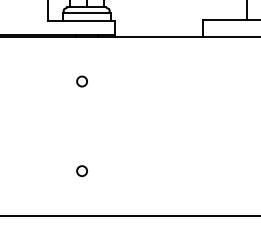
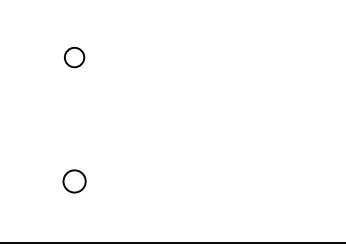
circle: (81, 81) -> (73, 57), size x1.4
circle: (81, 170) -> (73, 180), size x1.6

